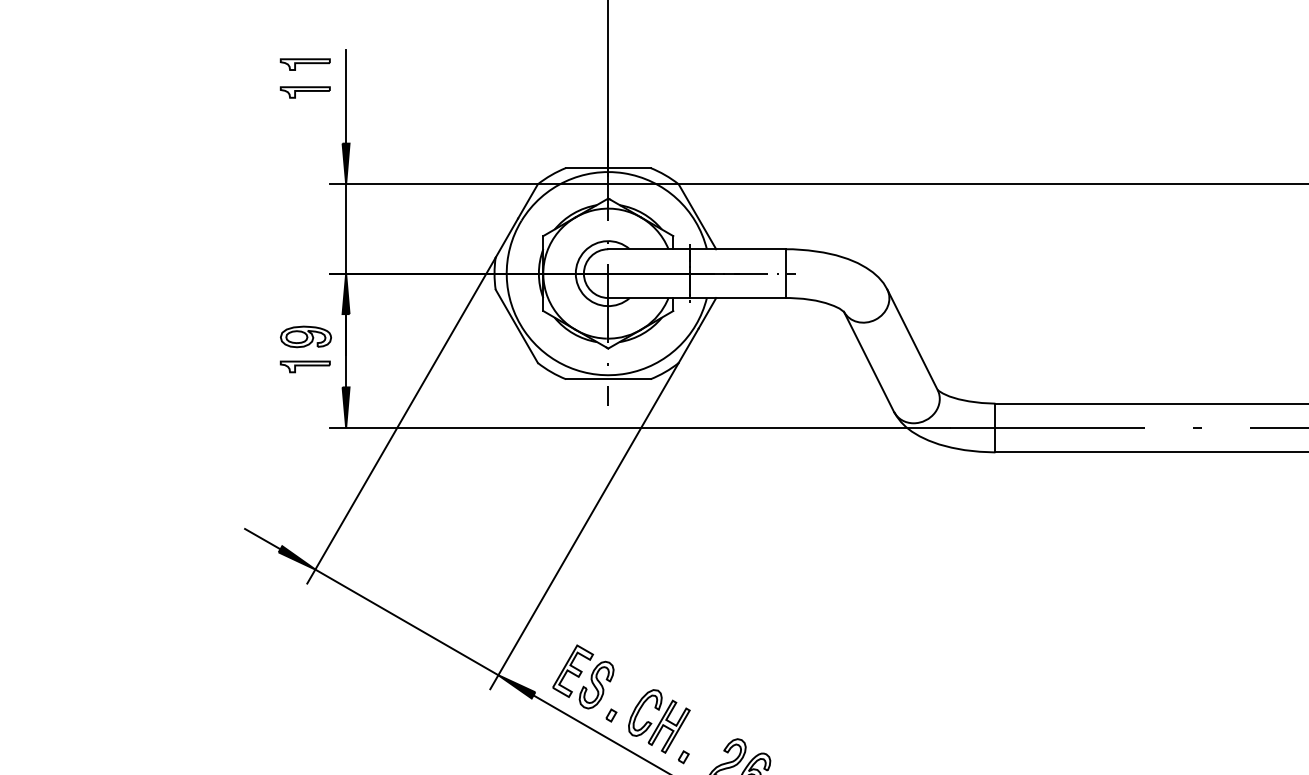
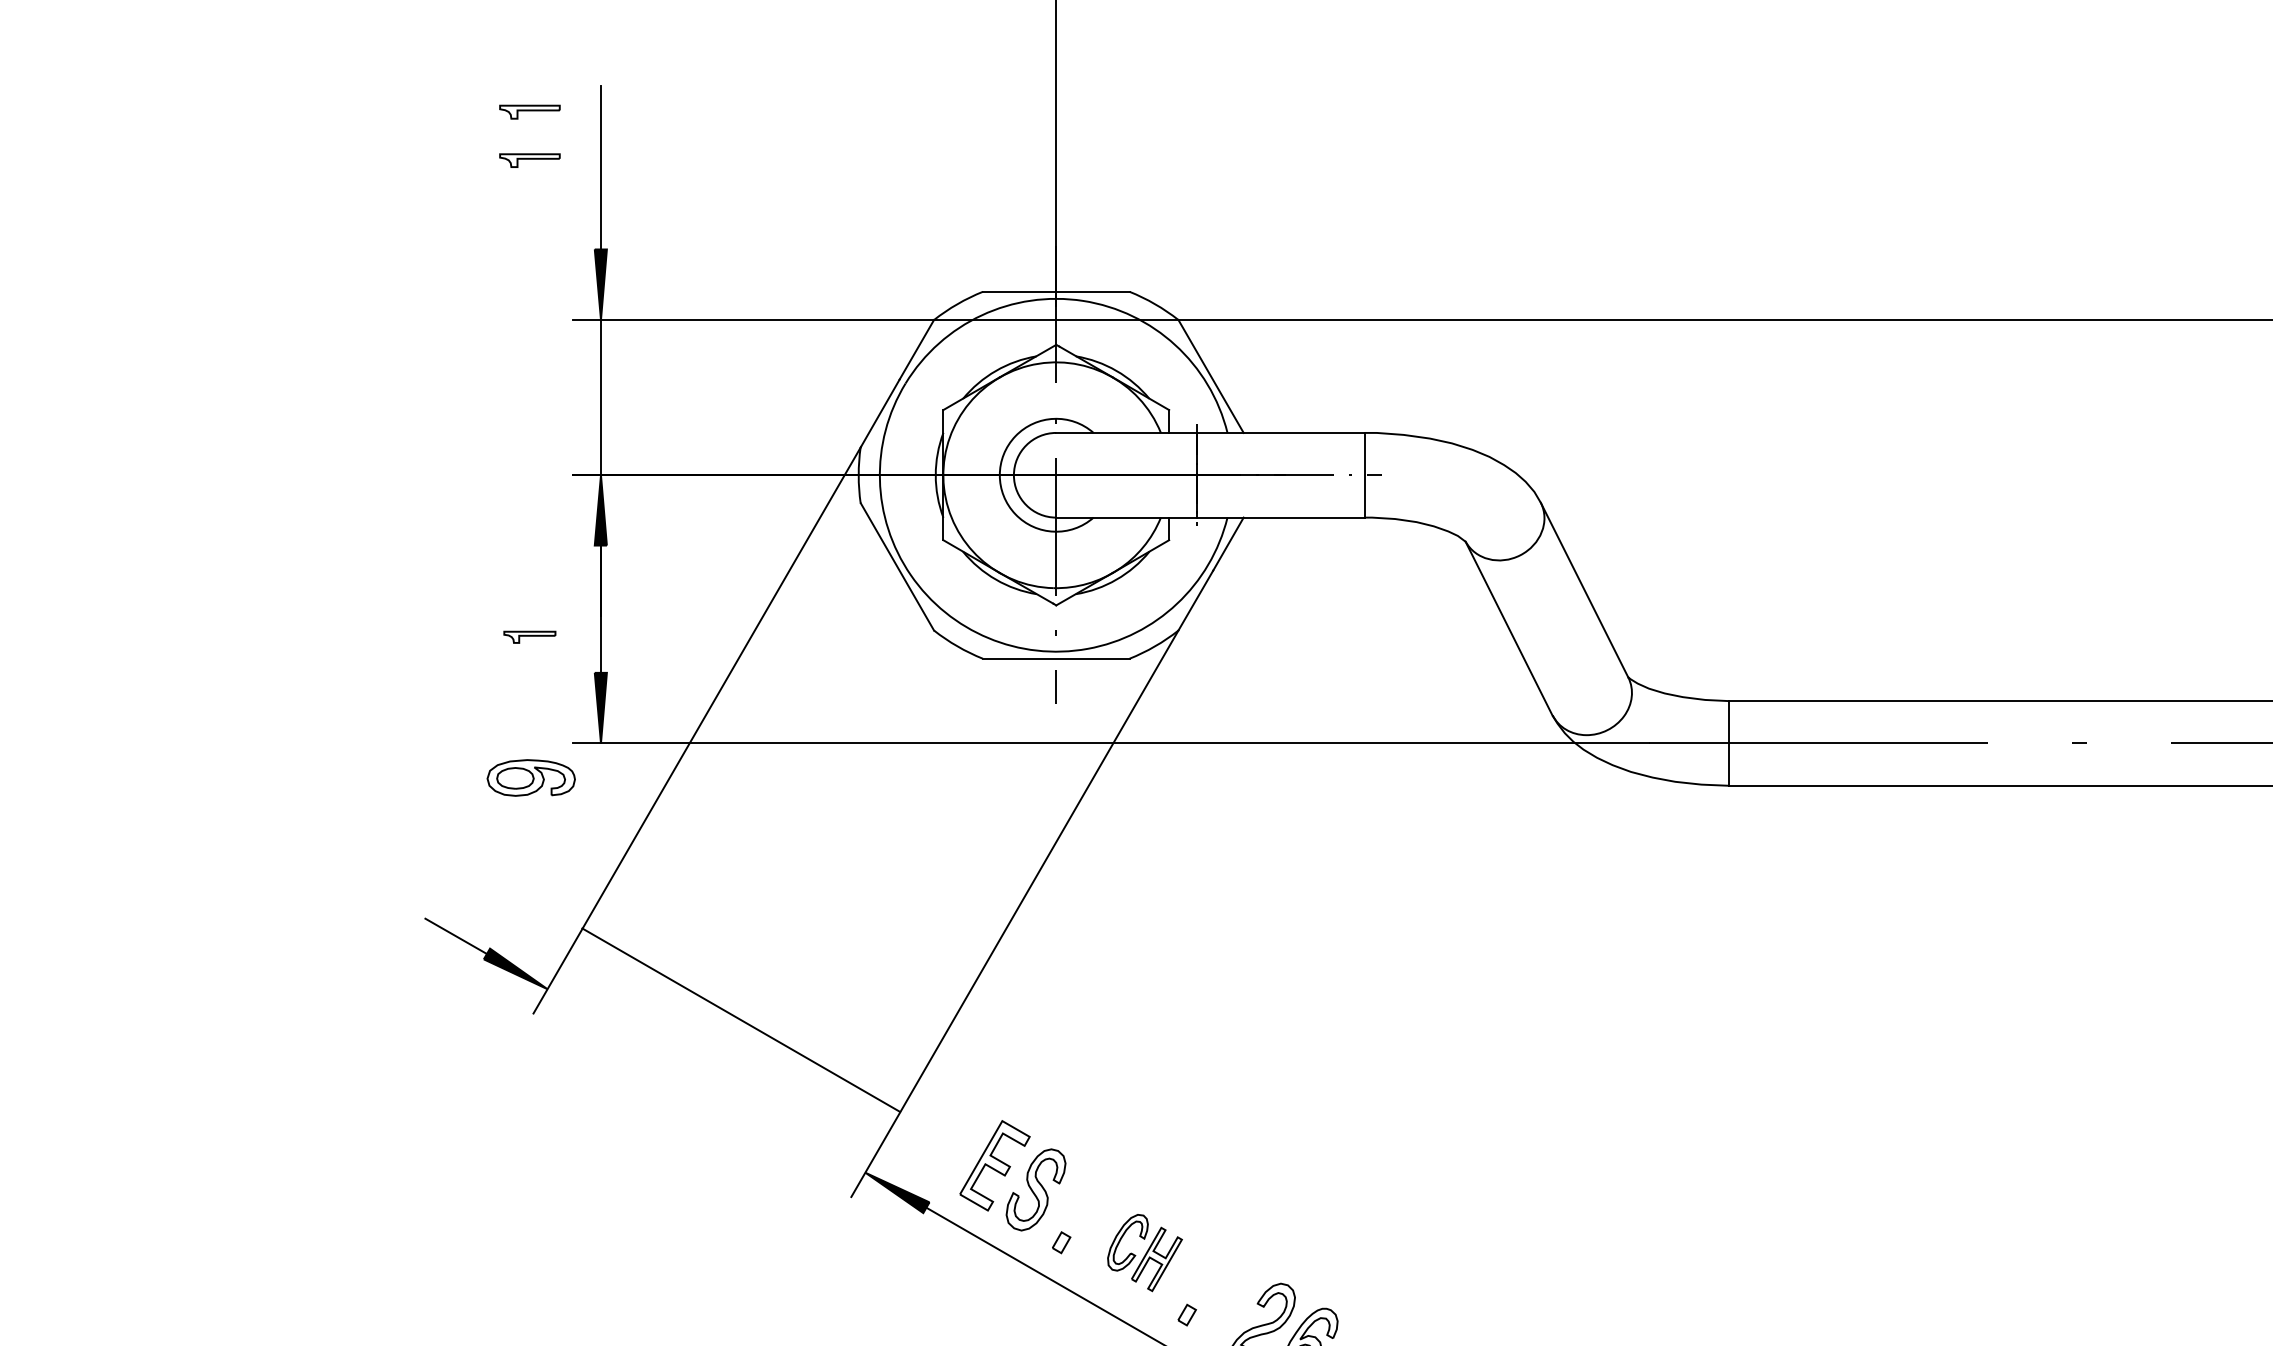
part: (304, 64) -> (528, 112), size x0.7
part: (304, 92) -> (528, 160), size x0.7
part: (305, 336) -> (530, 777), moved
part: (304, 366) -> (528, 636), size x0.6
line: (406, 622) -> (740, 1020), moved
part: (659, 721) -> (1145, 1253), size x0.7

